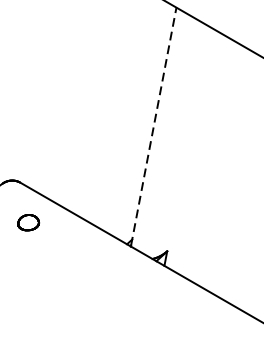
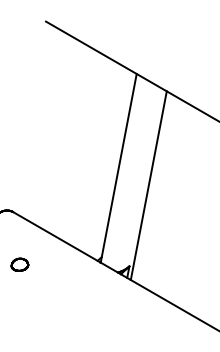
line: (153, 126) -> (118, 167), dashed -> solid
line: (191, 148) -> (148, 185), added
part: (28, 222) -> (19, 264), moved

